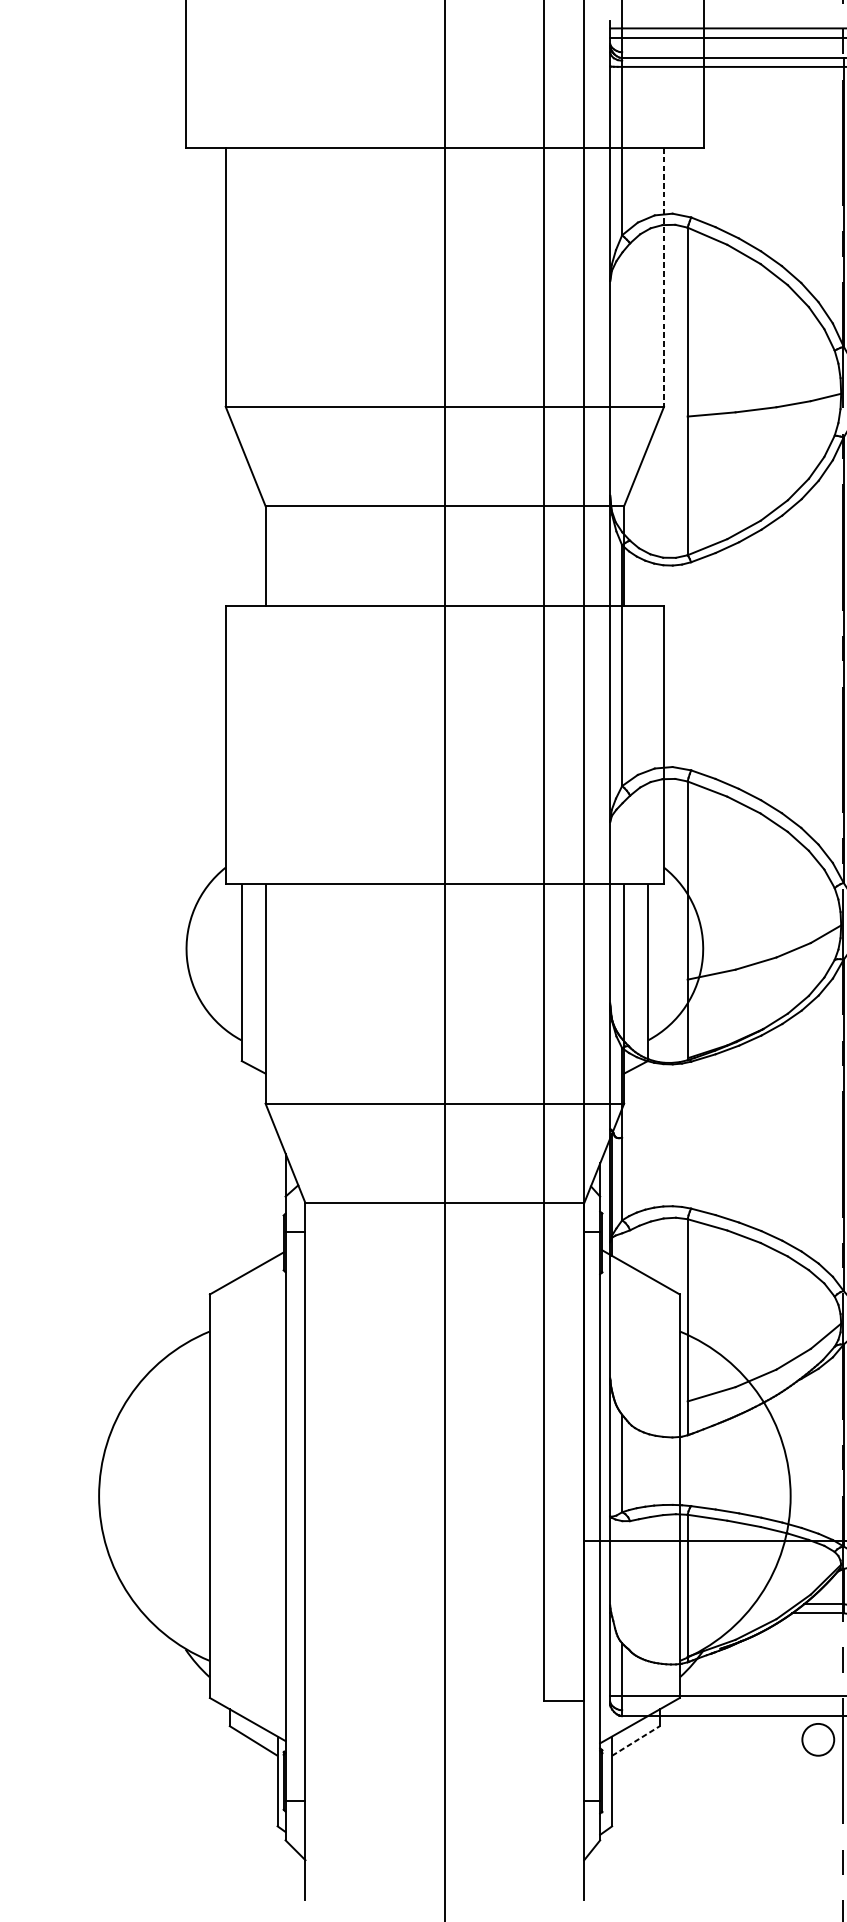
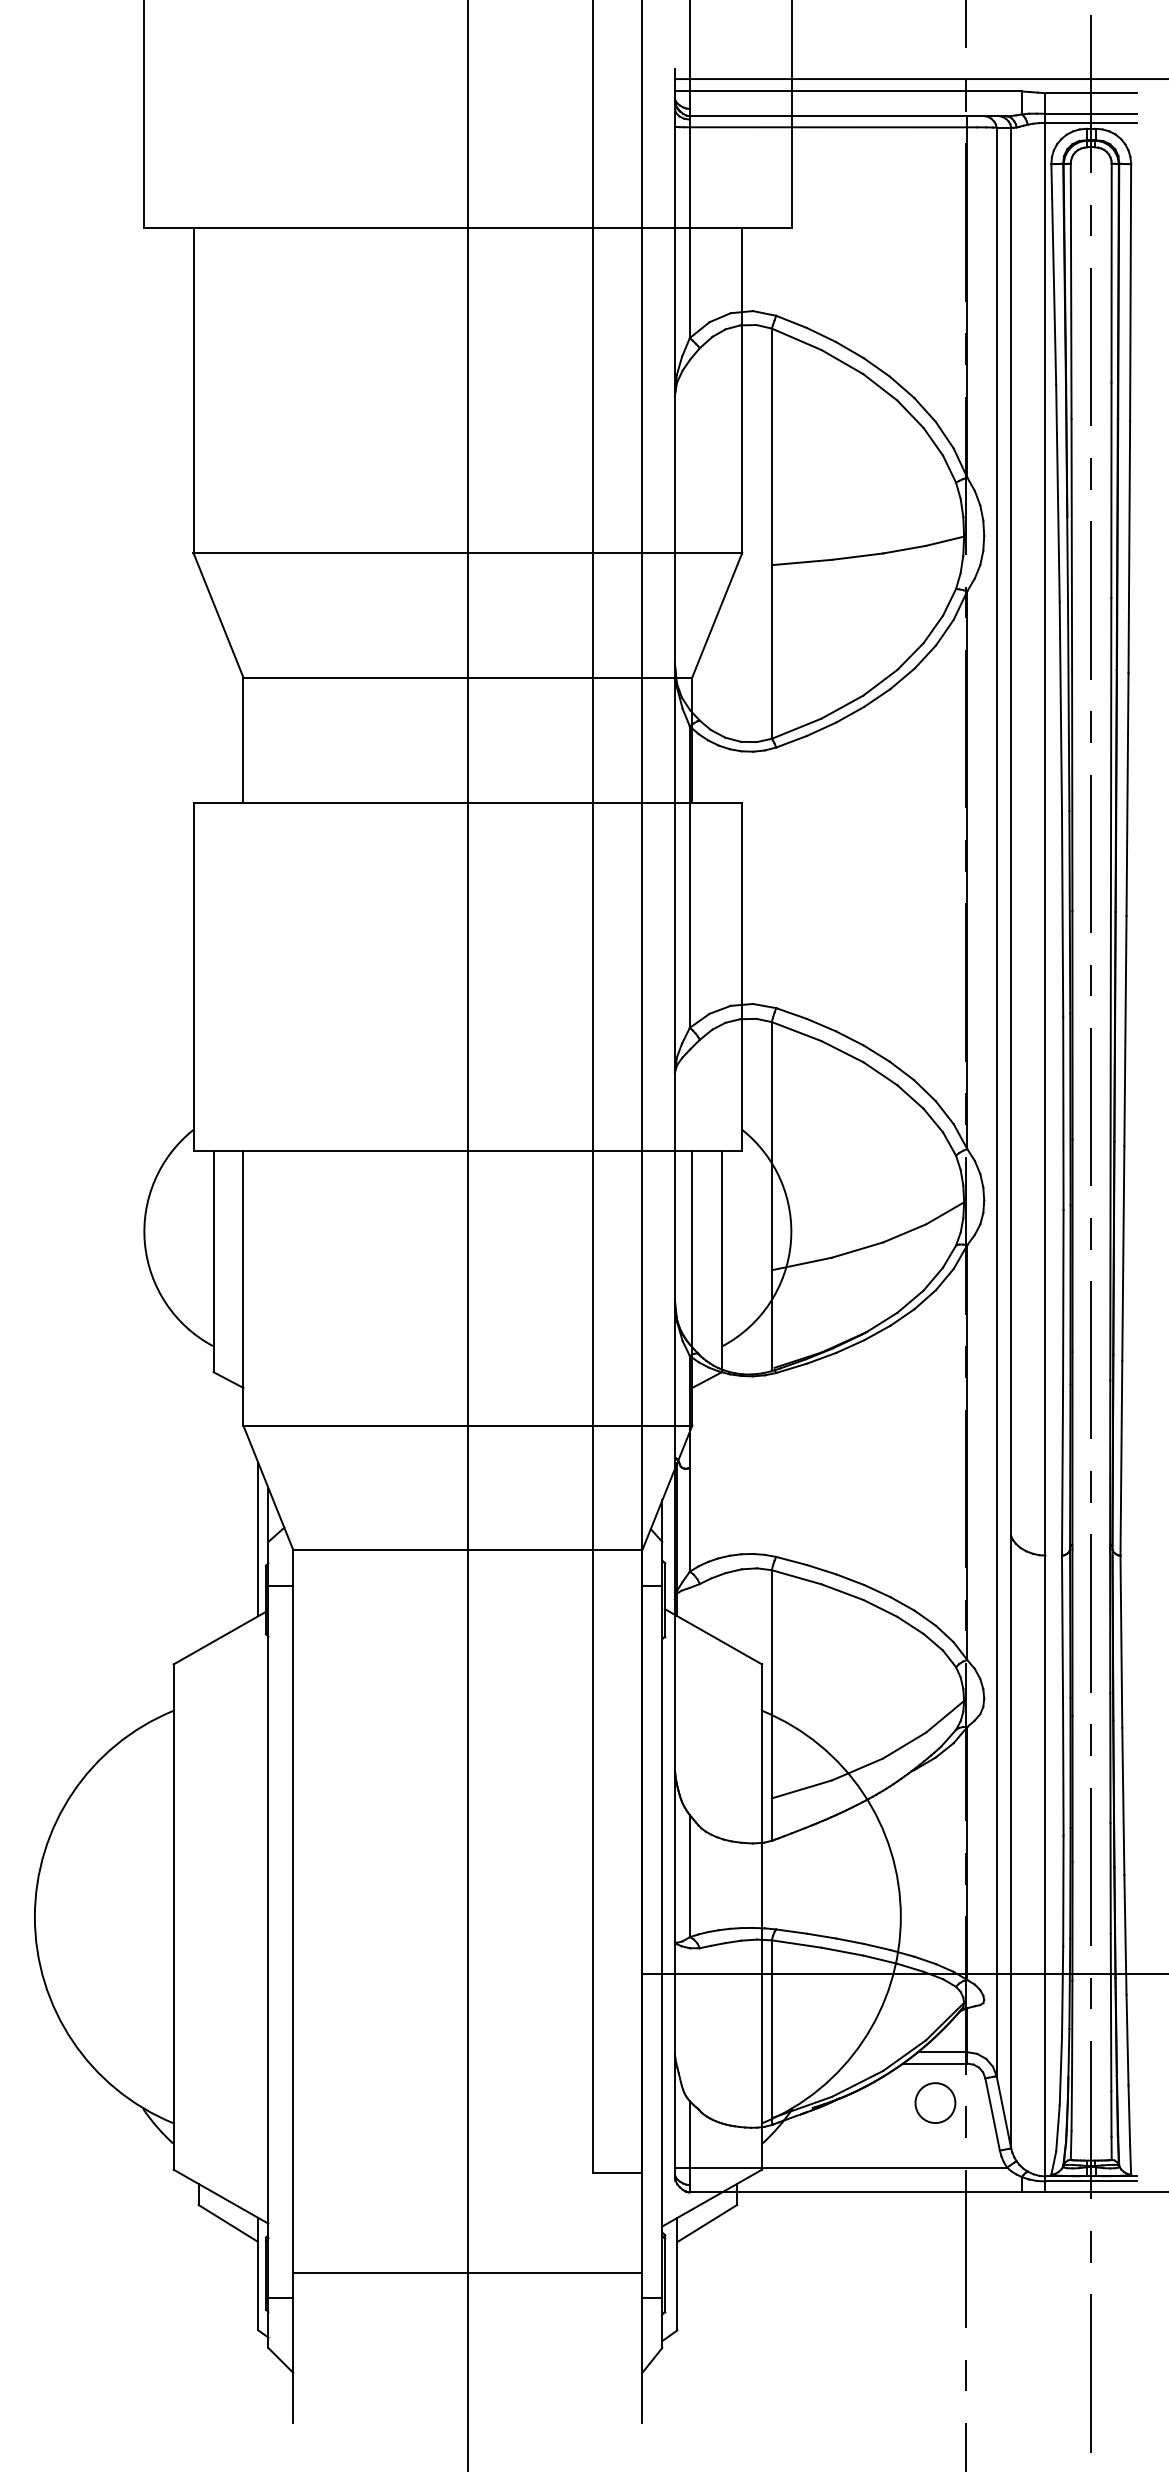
line: (664, 277) -> (742, 391), dashed -> solid
line: (277, 1194) -> (258, 1539), added
circle: (818, 1739) -> (935, 2102), moved
line: (636, 1740) -> (707, 2223), dashed -> solid
line: (444, 1780) -> (467, 2273), added

